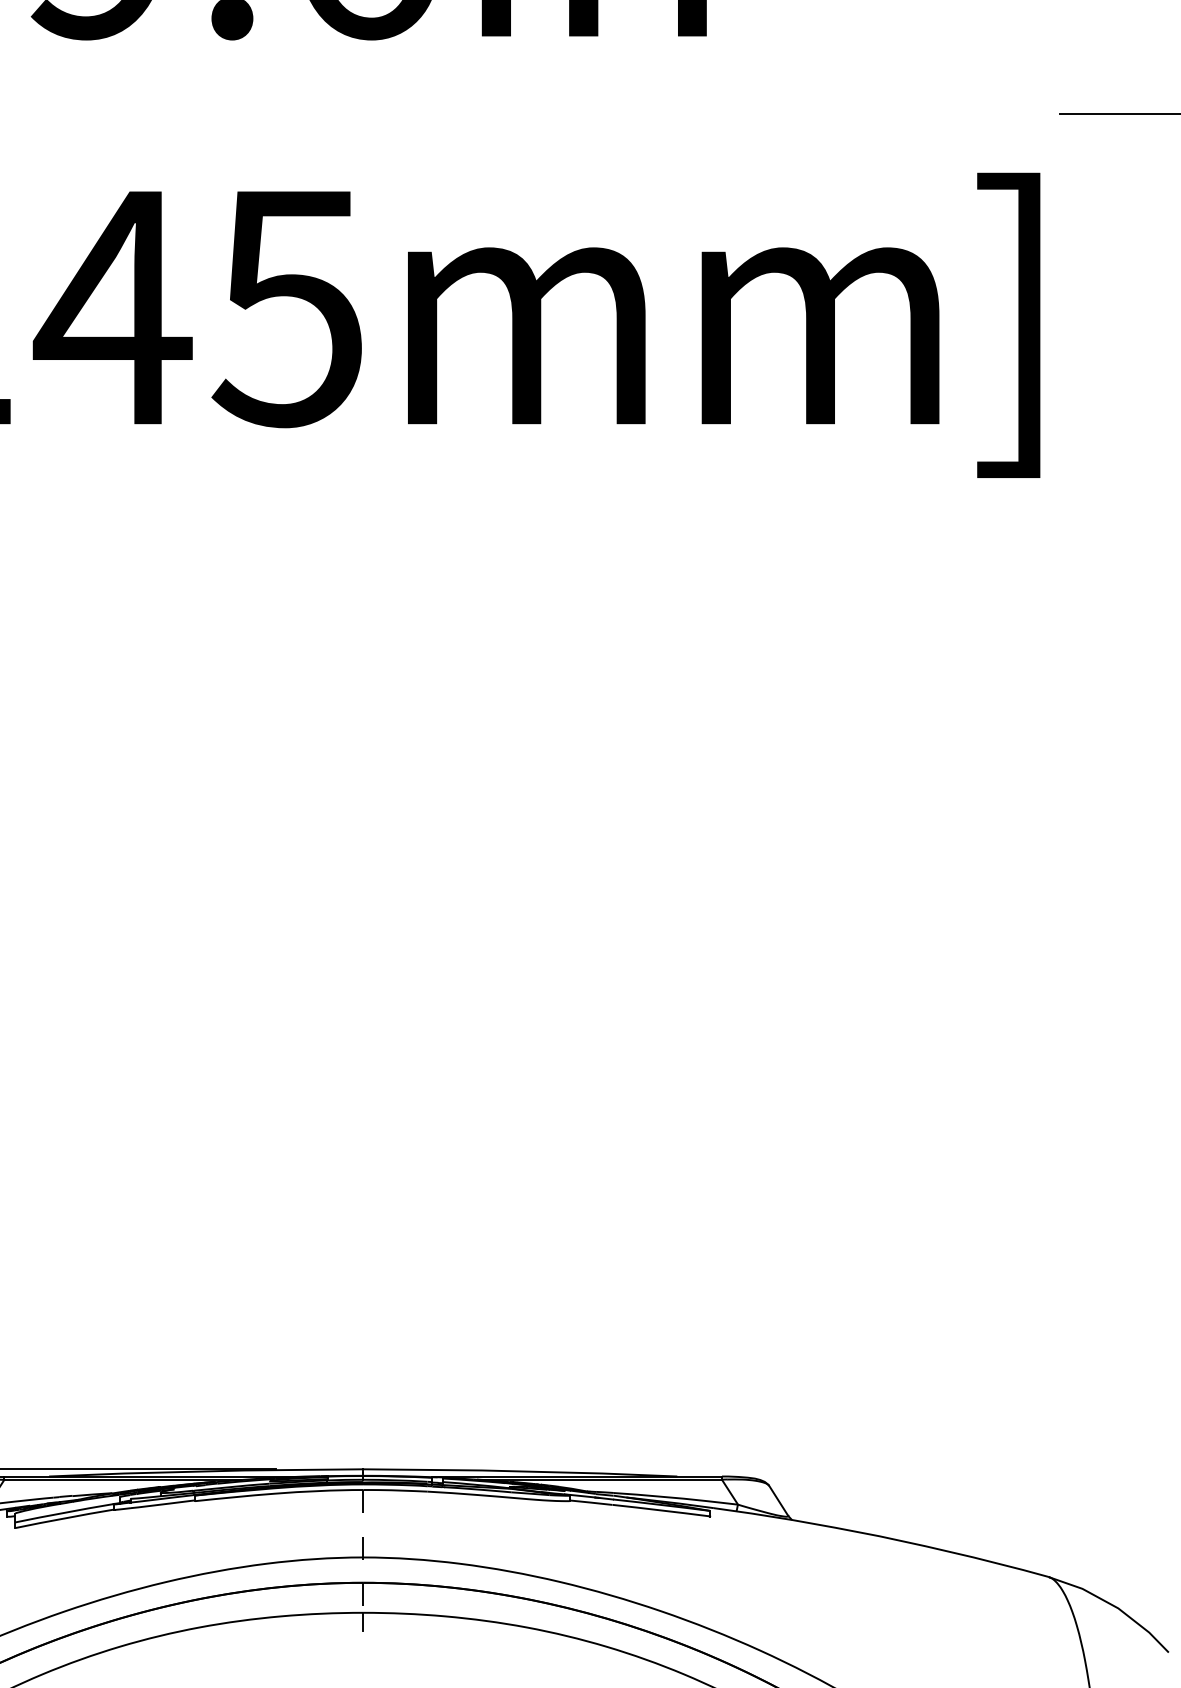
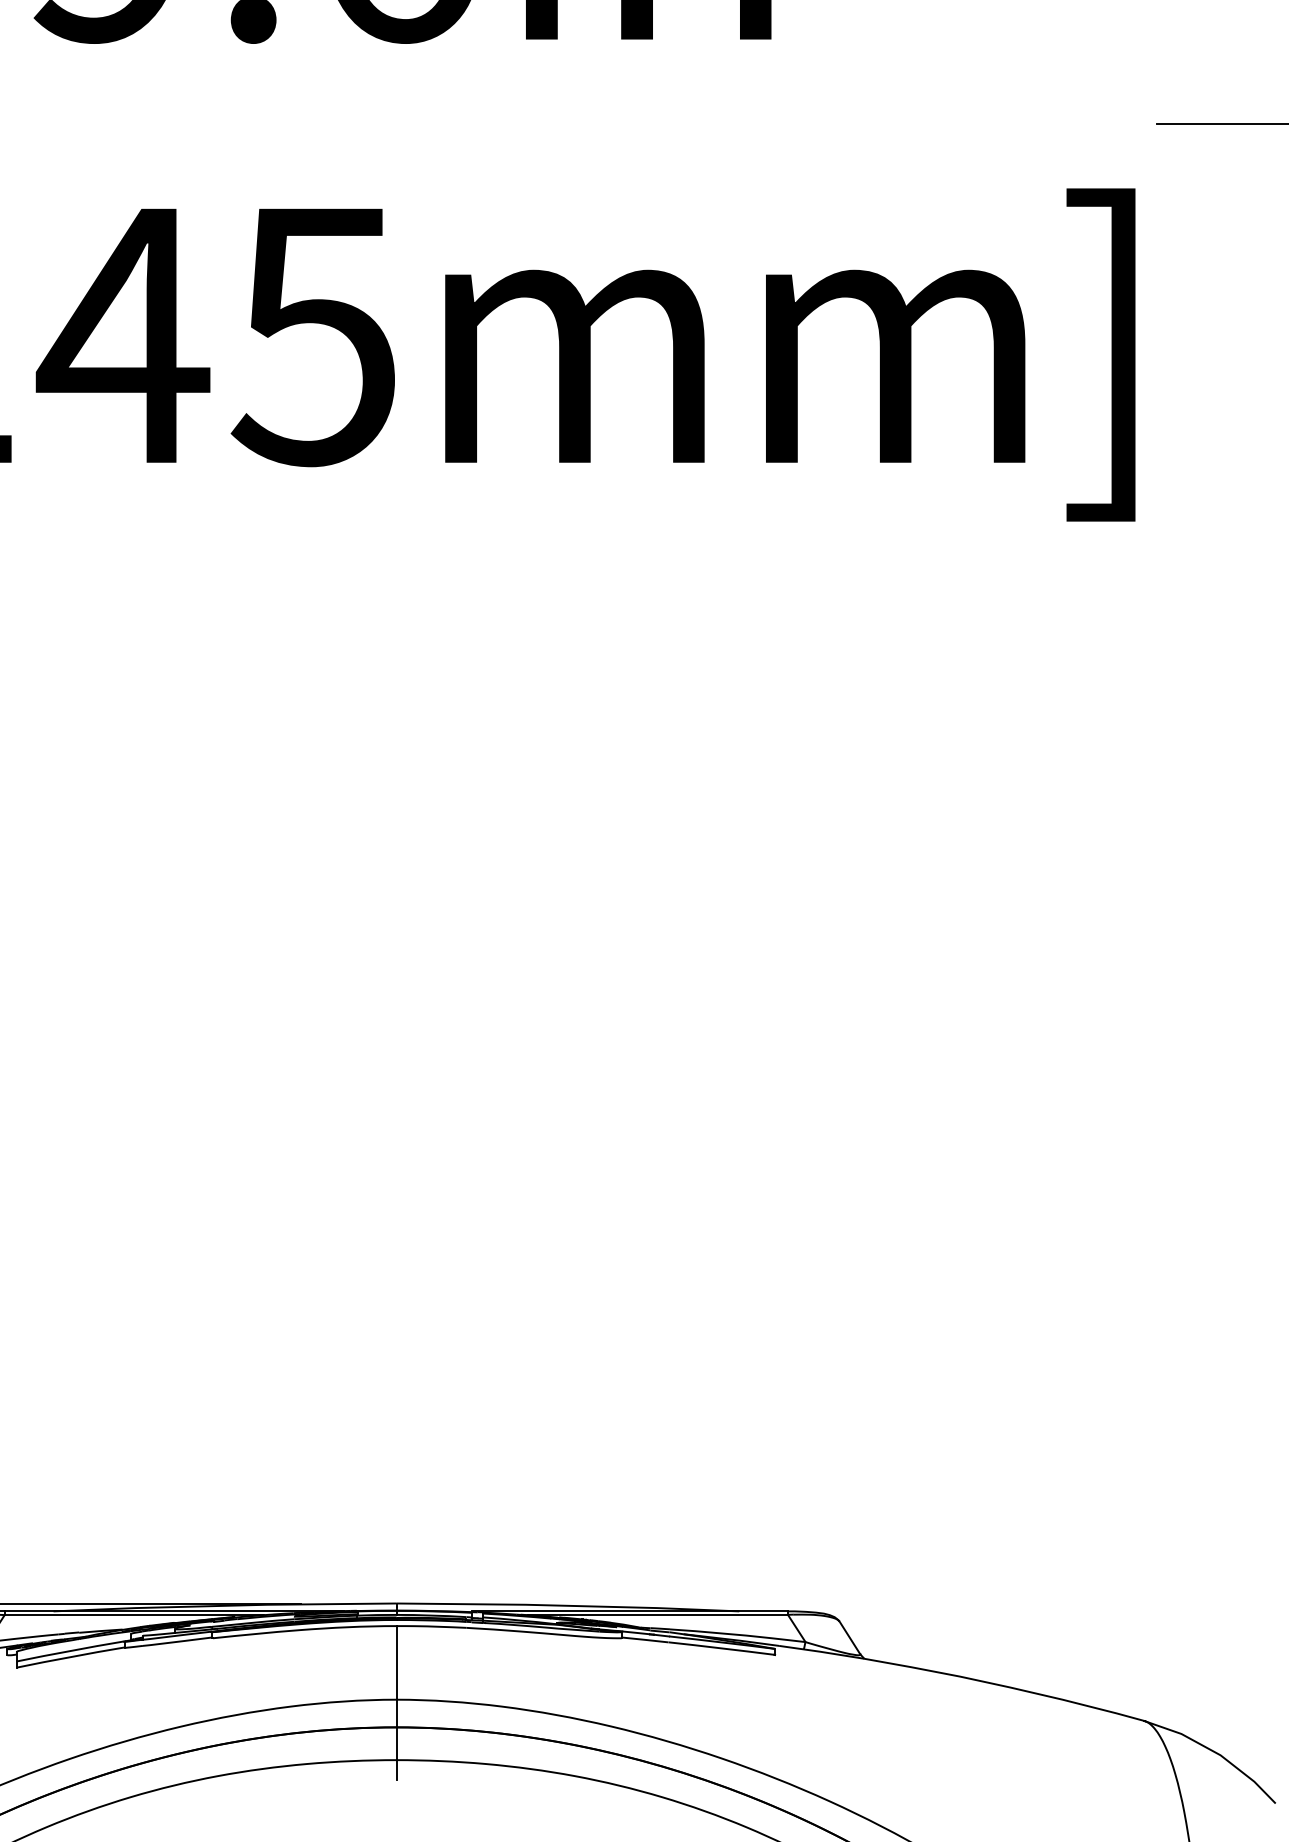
line: (363, 1551) -> (396, 1693), dashed -> solid

